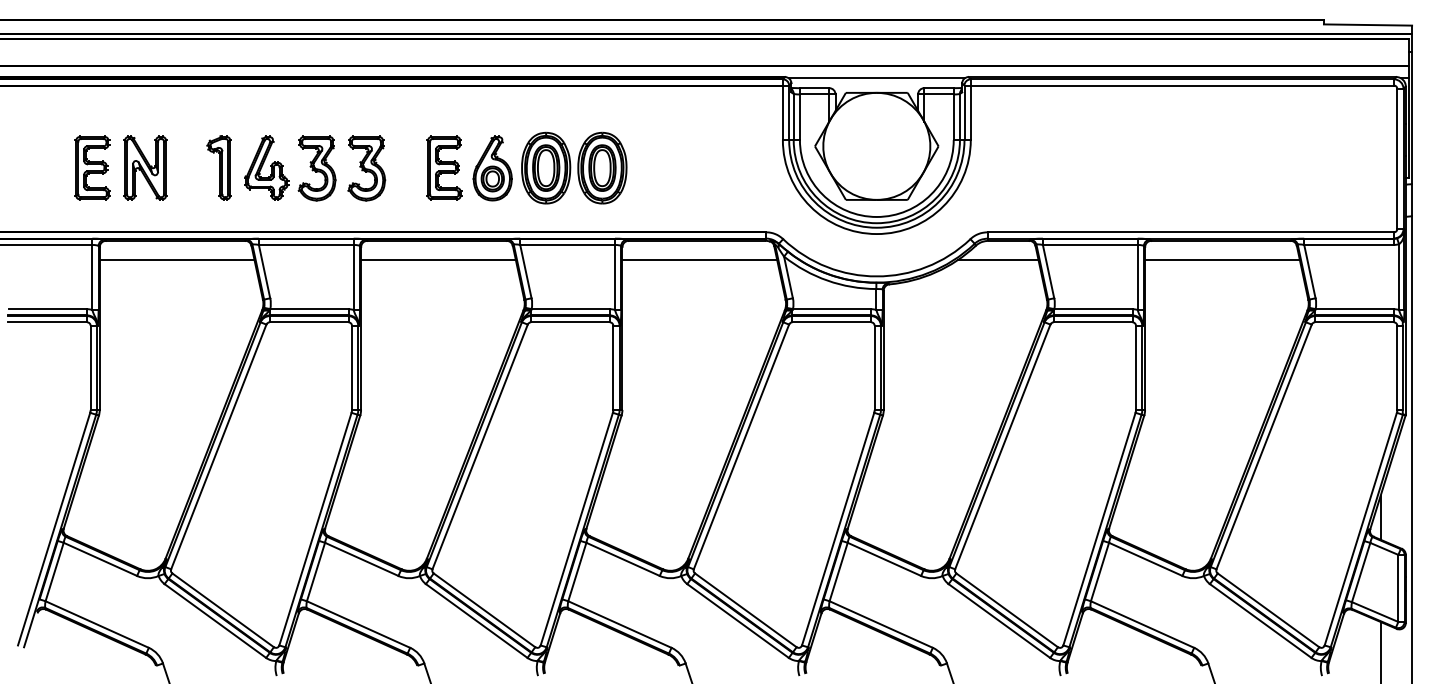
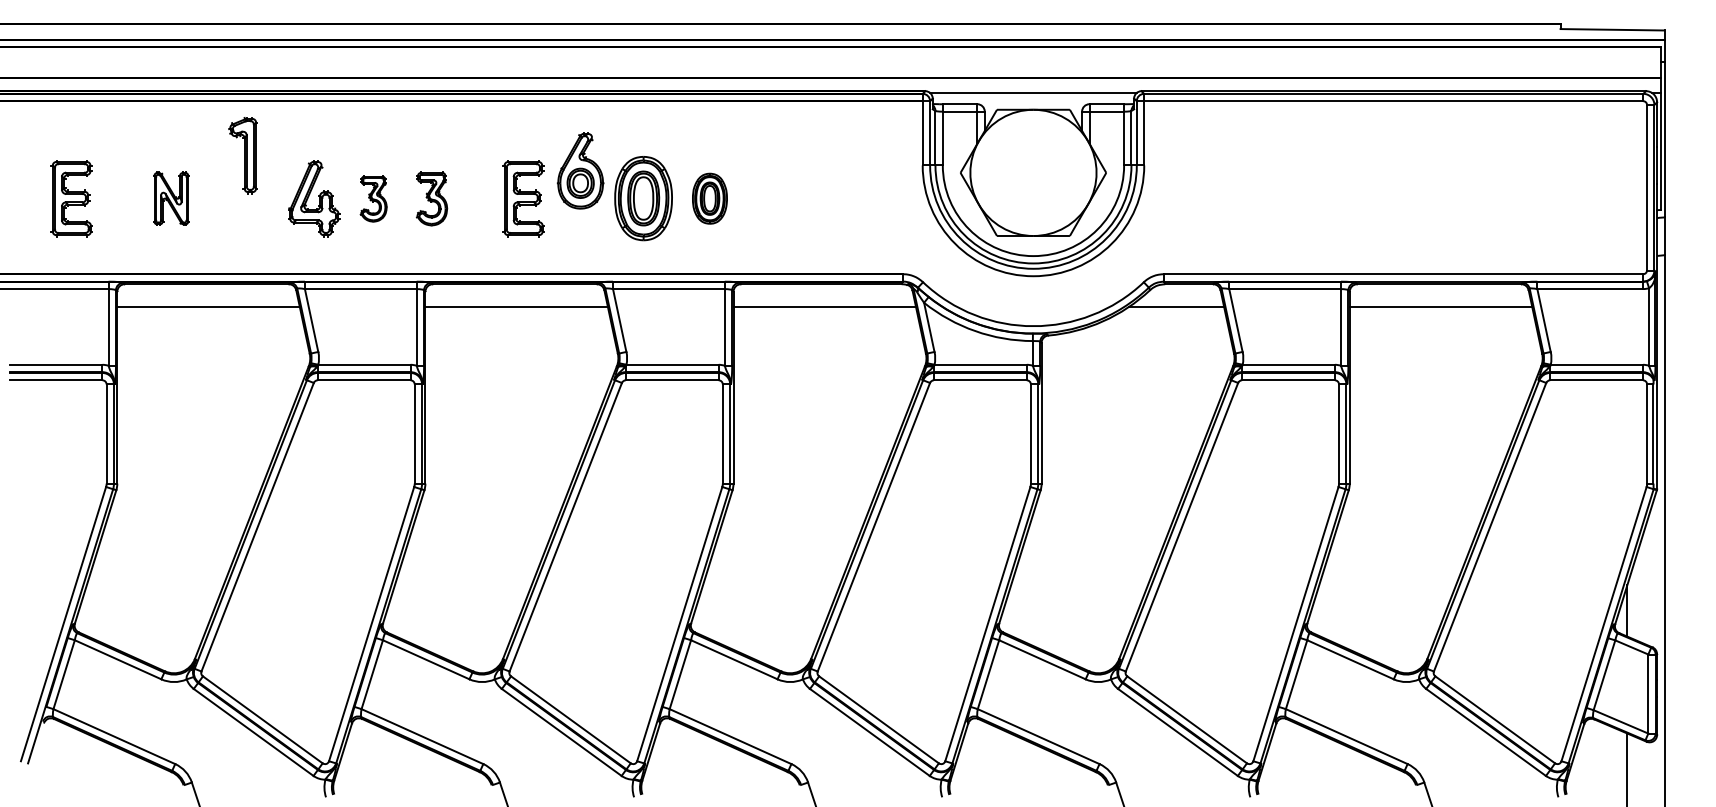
part: (92, 168) -> (71, 198), moved
part: (145, 168) -> (171, 198), size x0.7
part: (218, 168) -> (242, 155), moved
part: (317, 168) -> (373, 198), size x0.6
part: (366, 168) -> (431, 198), size x0.7
part: (492, 168) -> (580, 170), moved
part: (602, 168) -> (709, 198), size x0.6

